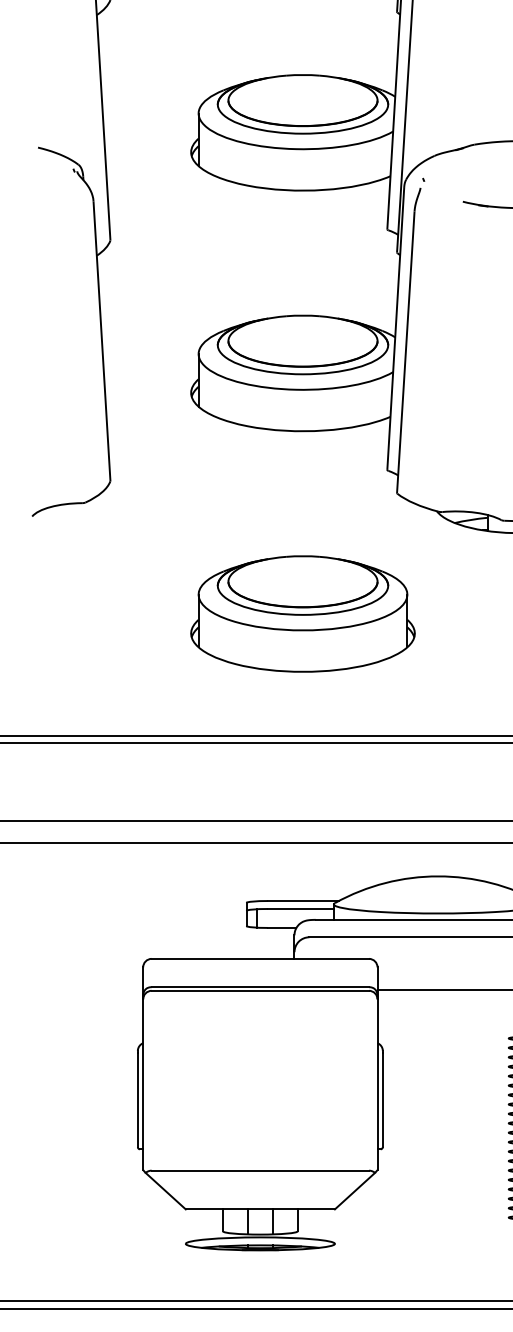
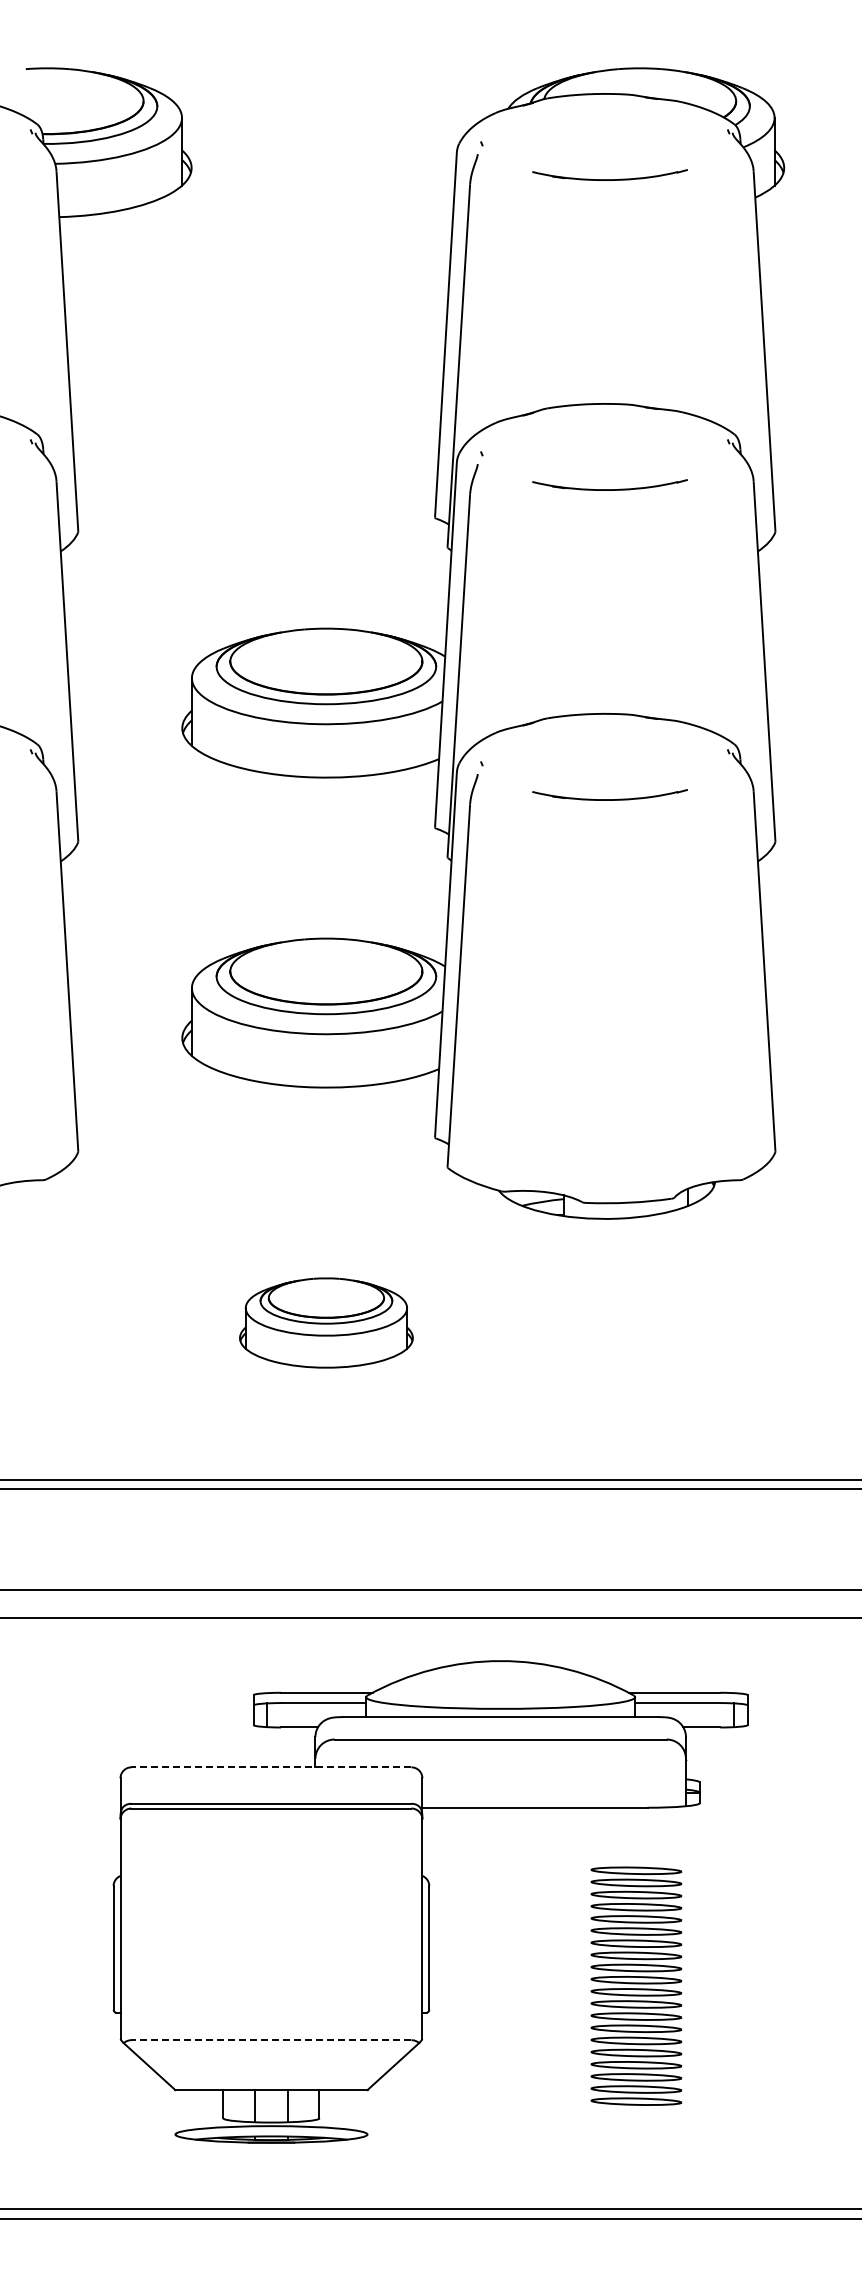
part: (303, 613) -> (326, 1322), size x0.6
line: (260, 958) -> (271, 1767), solid -> dashed
line: (260, 1170) -> (271, 2040), solid -> dashed

